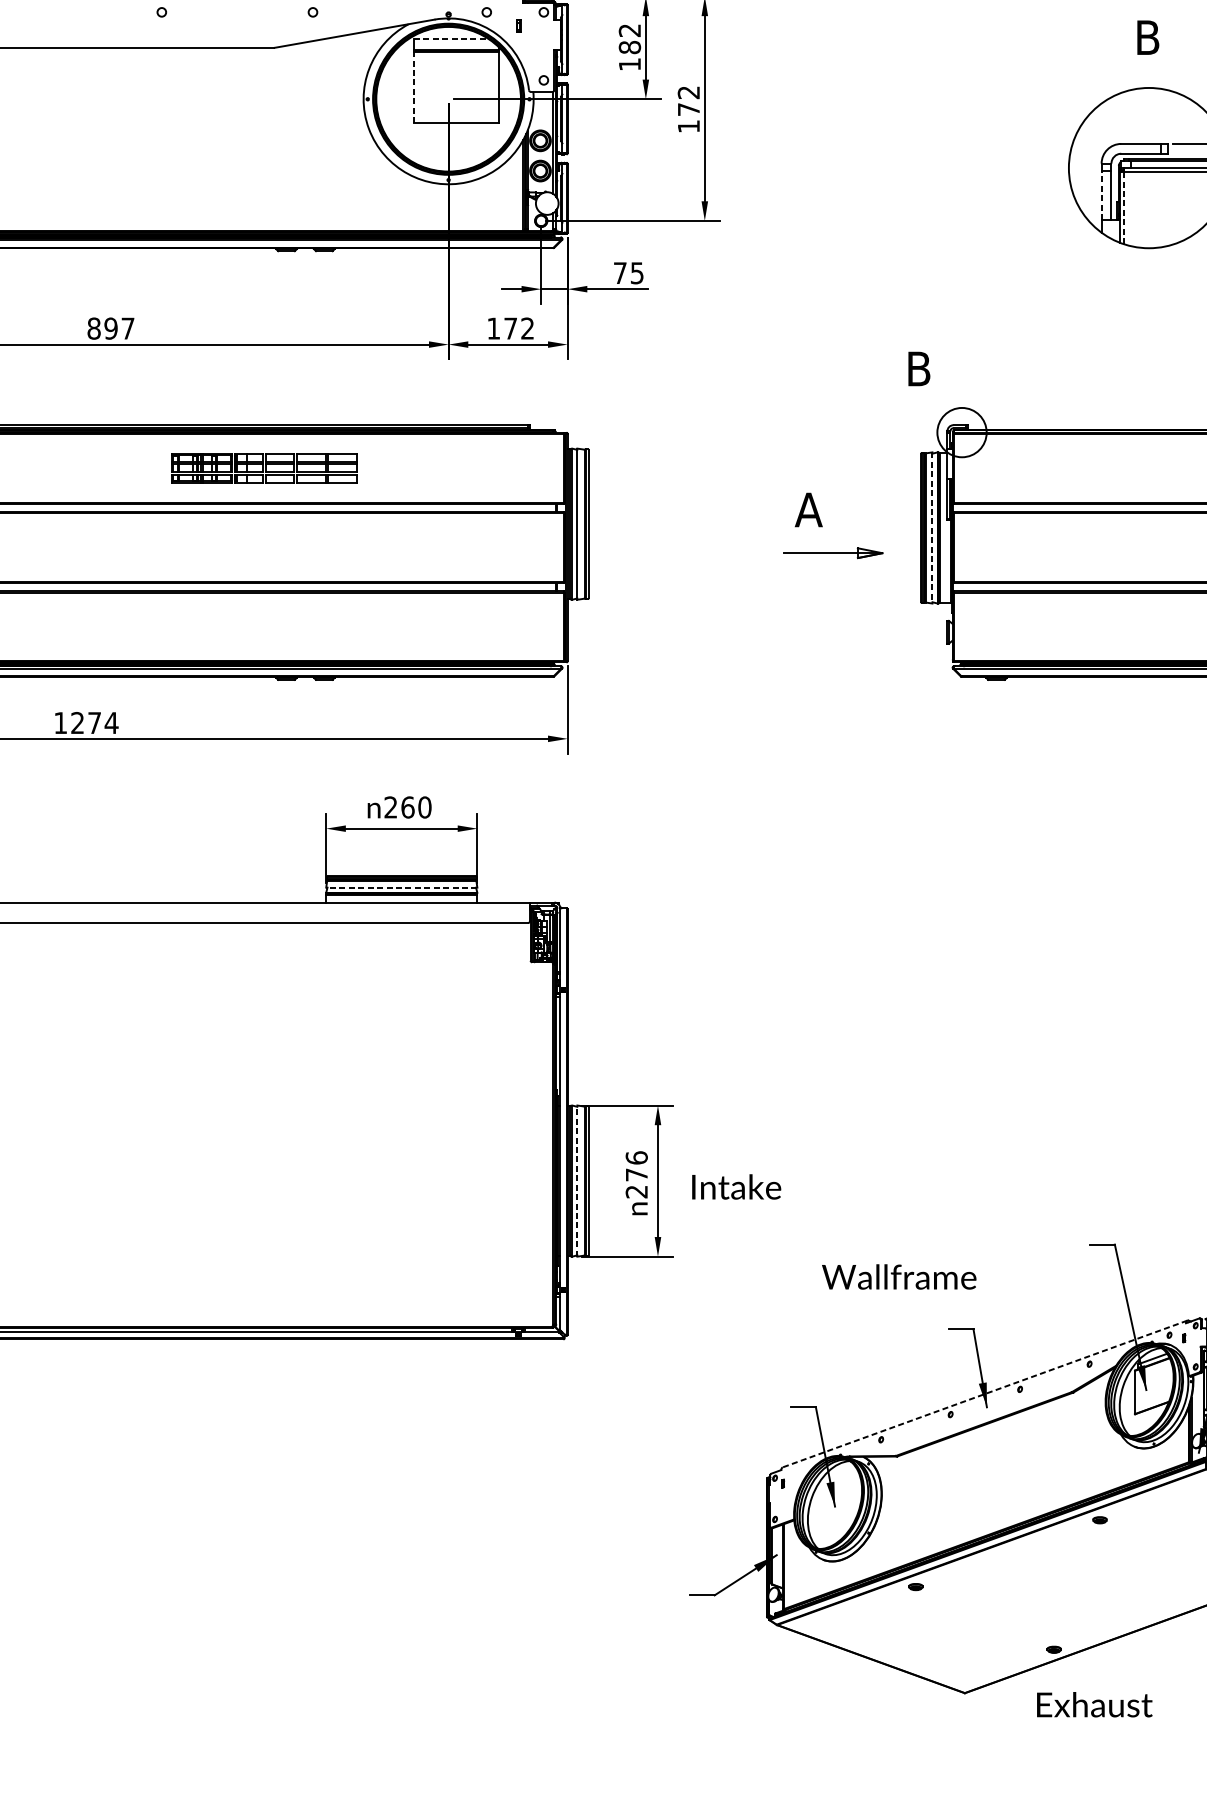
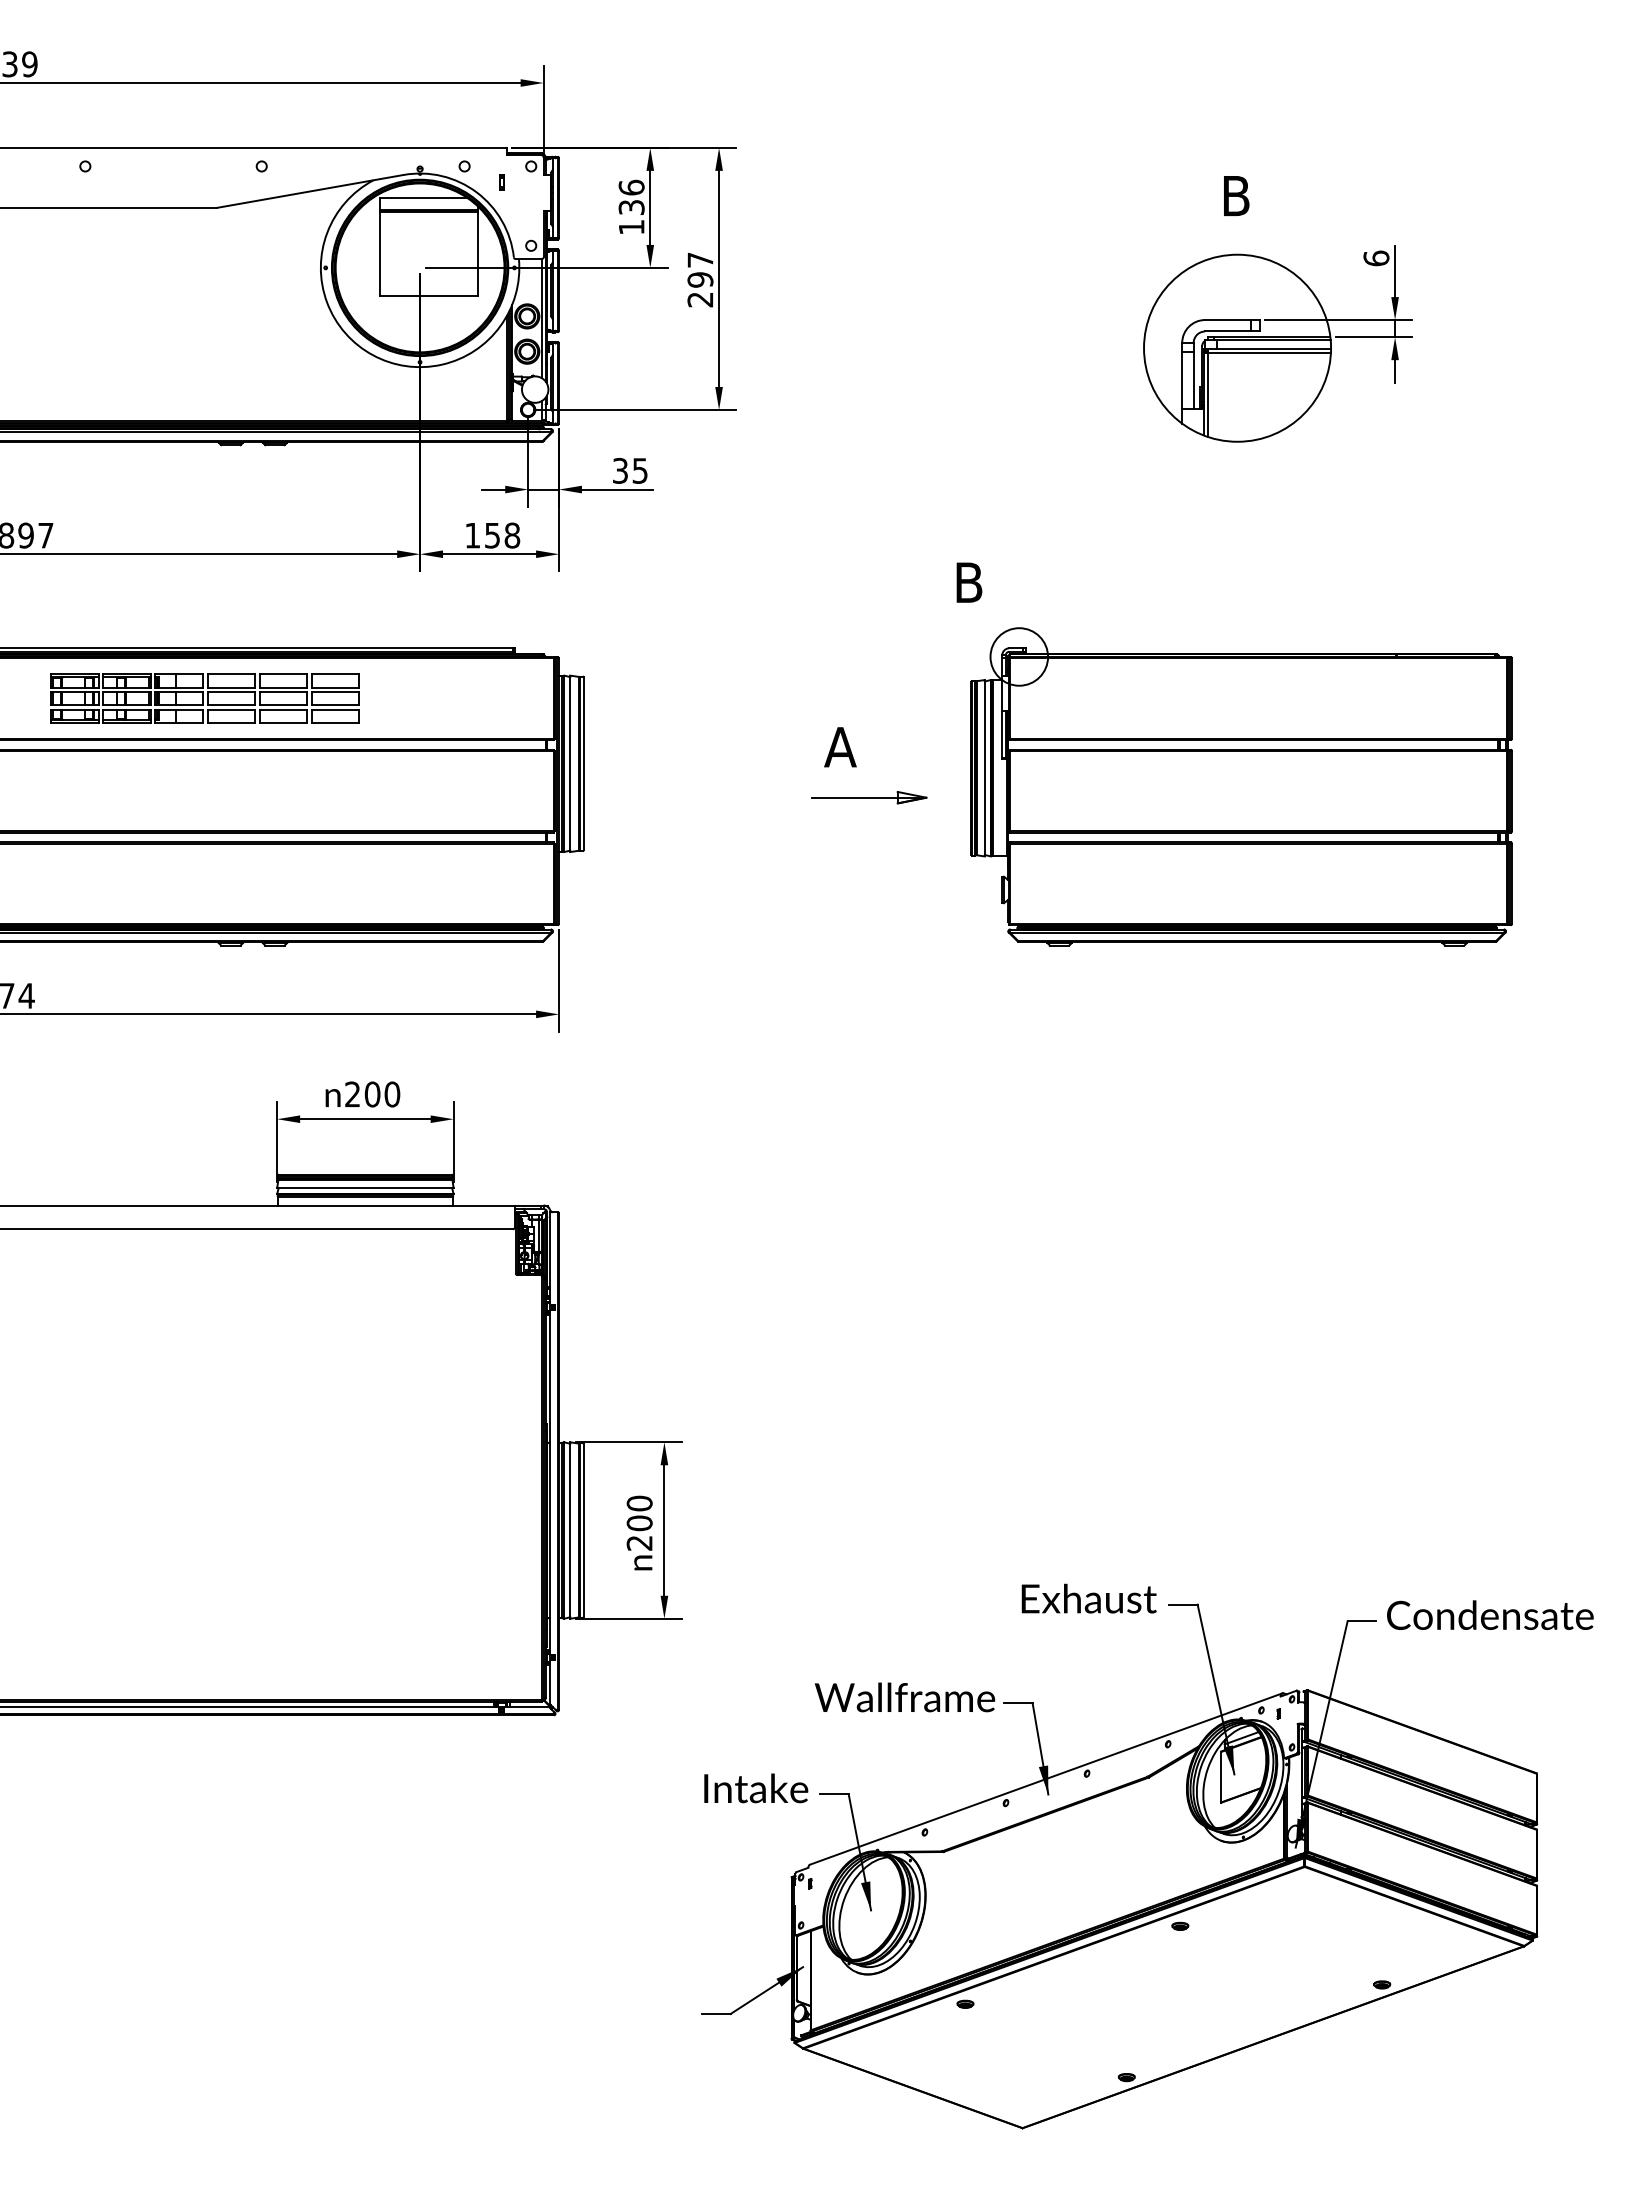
line: (451, 38) -> (423, 197), dashed -> solid
text: (629, 38) -> (631, 197), 182 -> 136
line: (413, 87) -> (379, 254), dashed -> solid
text: (688, 110) -> (700, 280), 172 -> 297
line: (1101, 195) -> (1182, 380), dashed -> solid
line: (1124, 207) -> (1208, 394), dashed -> solid
text: (620, 272) -> (620, 470), 75 -> 35
text: (519, 328) -> (502, 535), 172 -> 158
part: (263, 468) -> (204, 698), size x1.43
line: (932, 528) -> (984, 768), dashed -> solid
text: (407, 807) -> (372, 1094), 260 -> 200
line: (401, 888) -> (364, 1188), dashed -> solid
text: (636, 1166) -> (639, 1513), 276 -> 200
line: (577, 1181) -> (570, 1530), dashed -> solid
text: (736, 1187) -> (756, 1788), moved
text: (898, 1277) -> (904, 1697), moved
line: (984, 1394) -> (1045, 1779), dashed -> solid
text: (1094, 1704) -> (1088, 1598), moved

